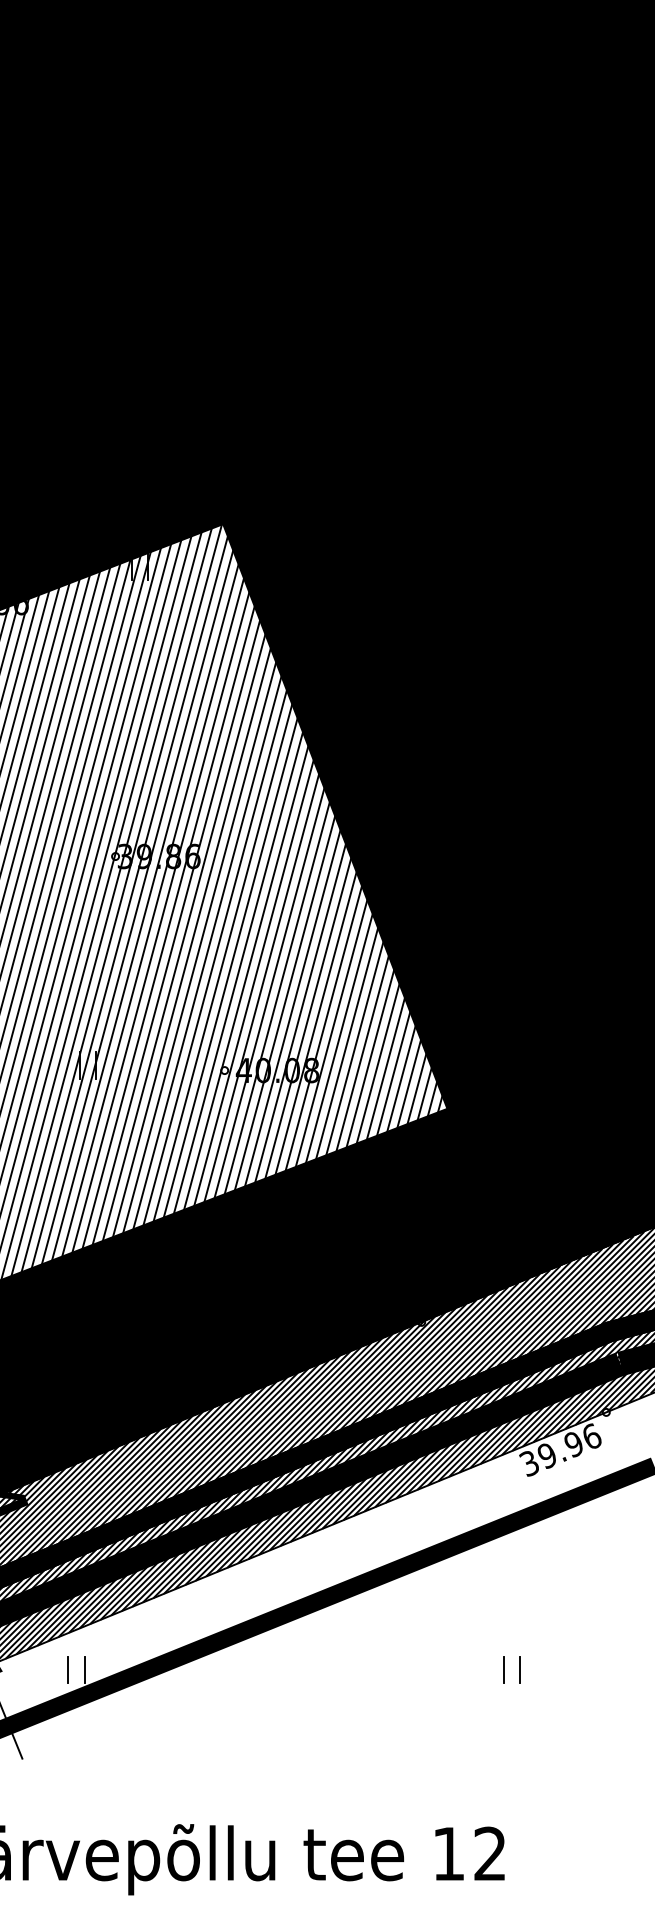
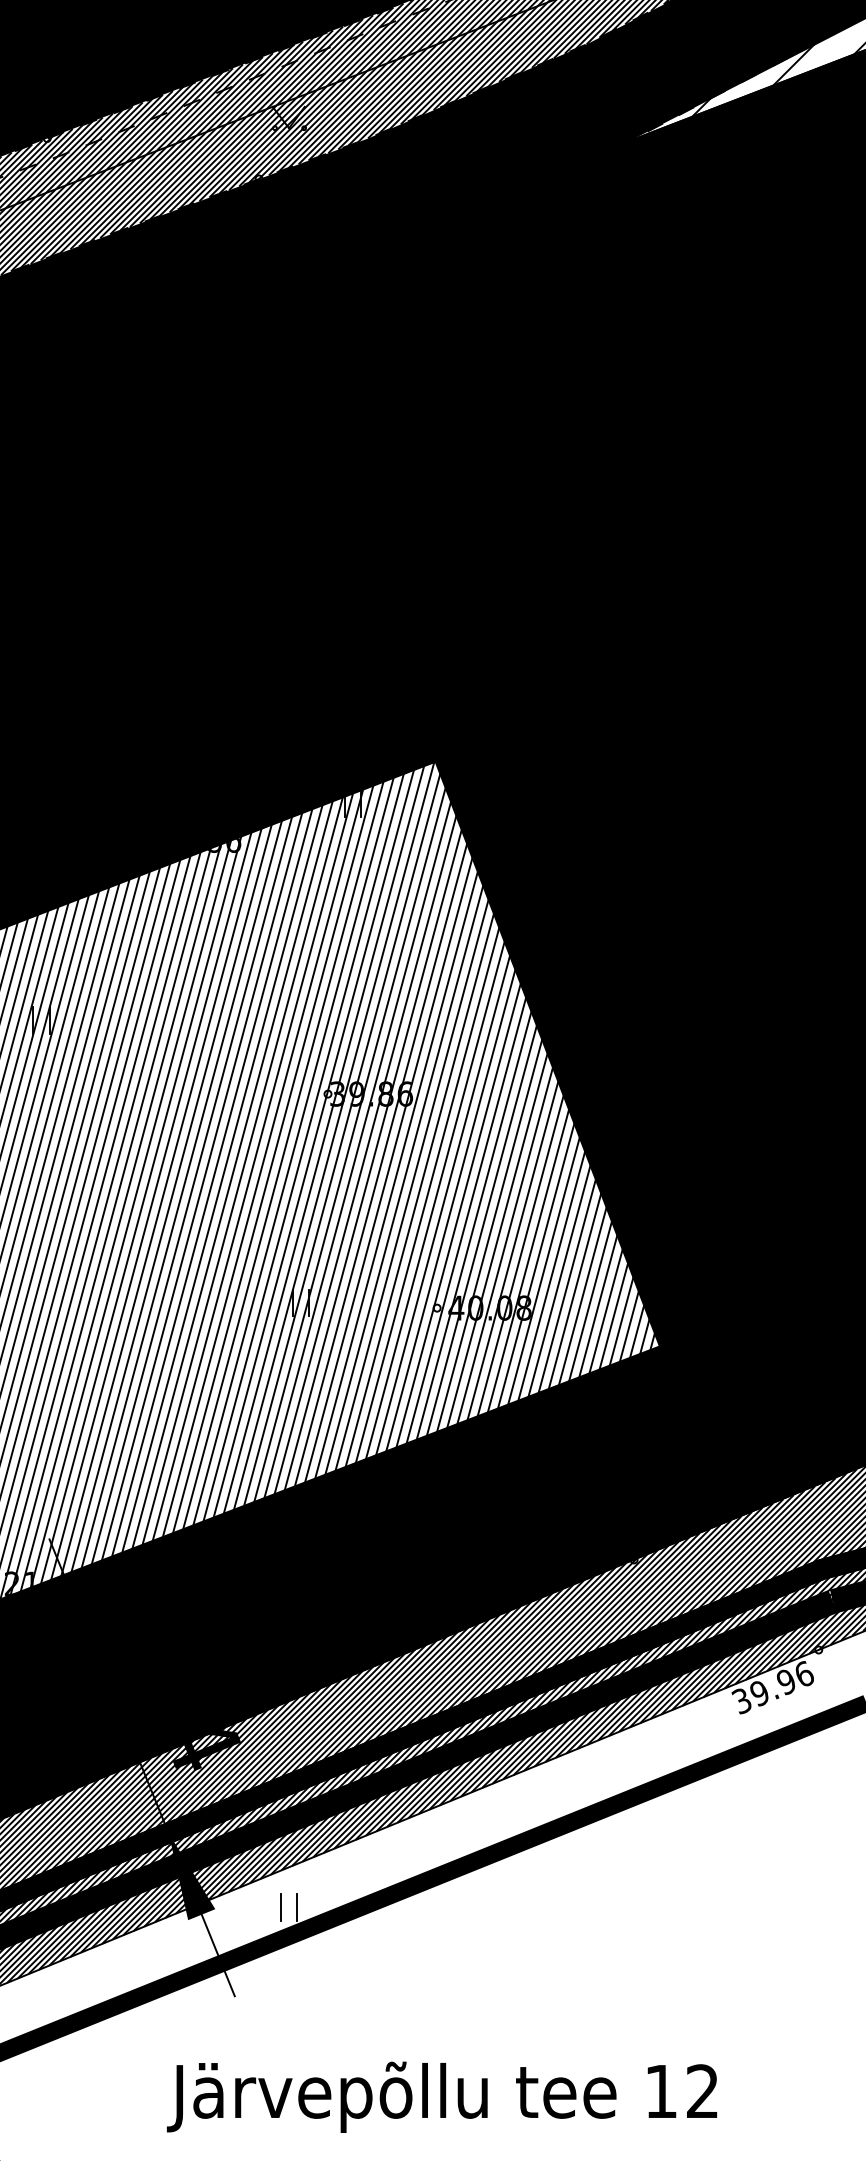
part: (504, 1669) -> (716, 1907), removed

